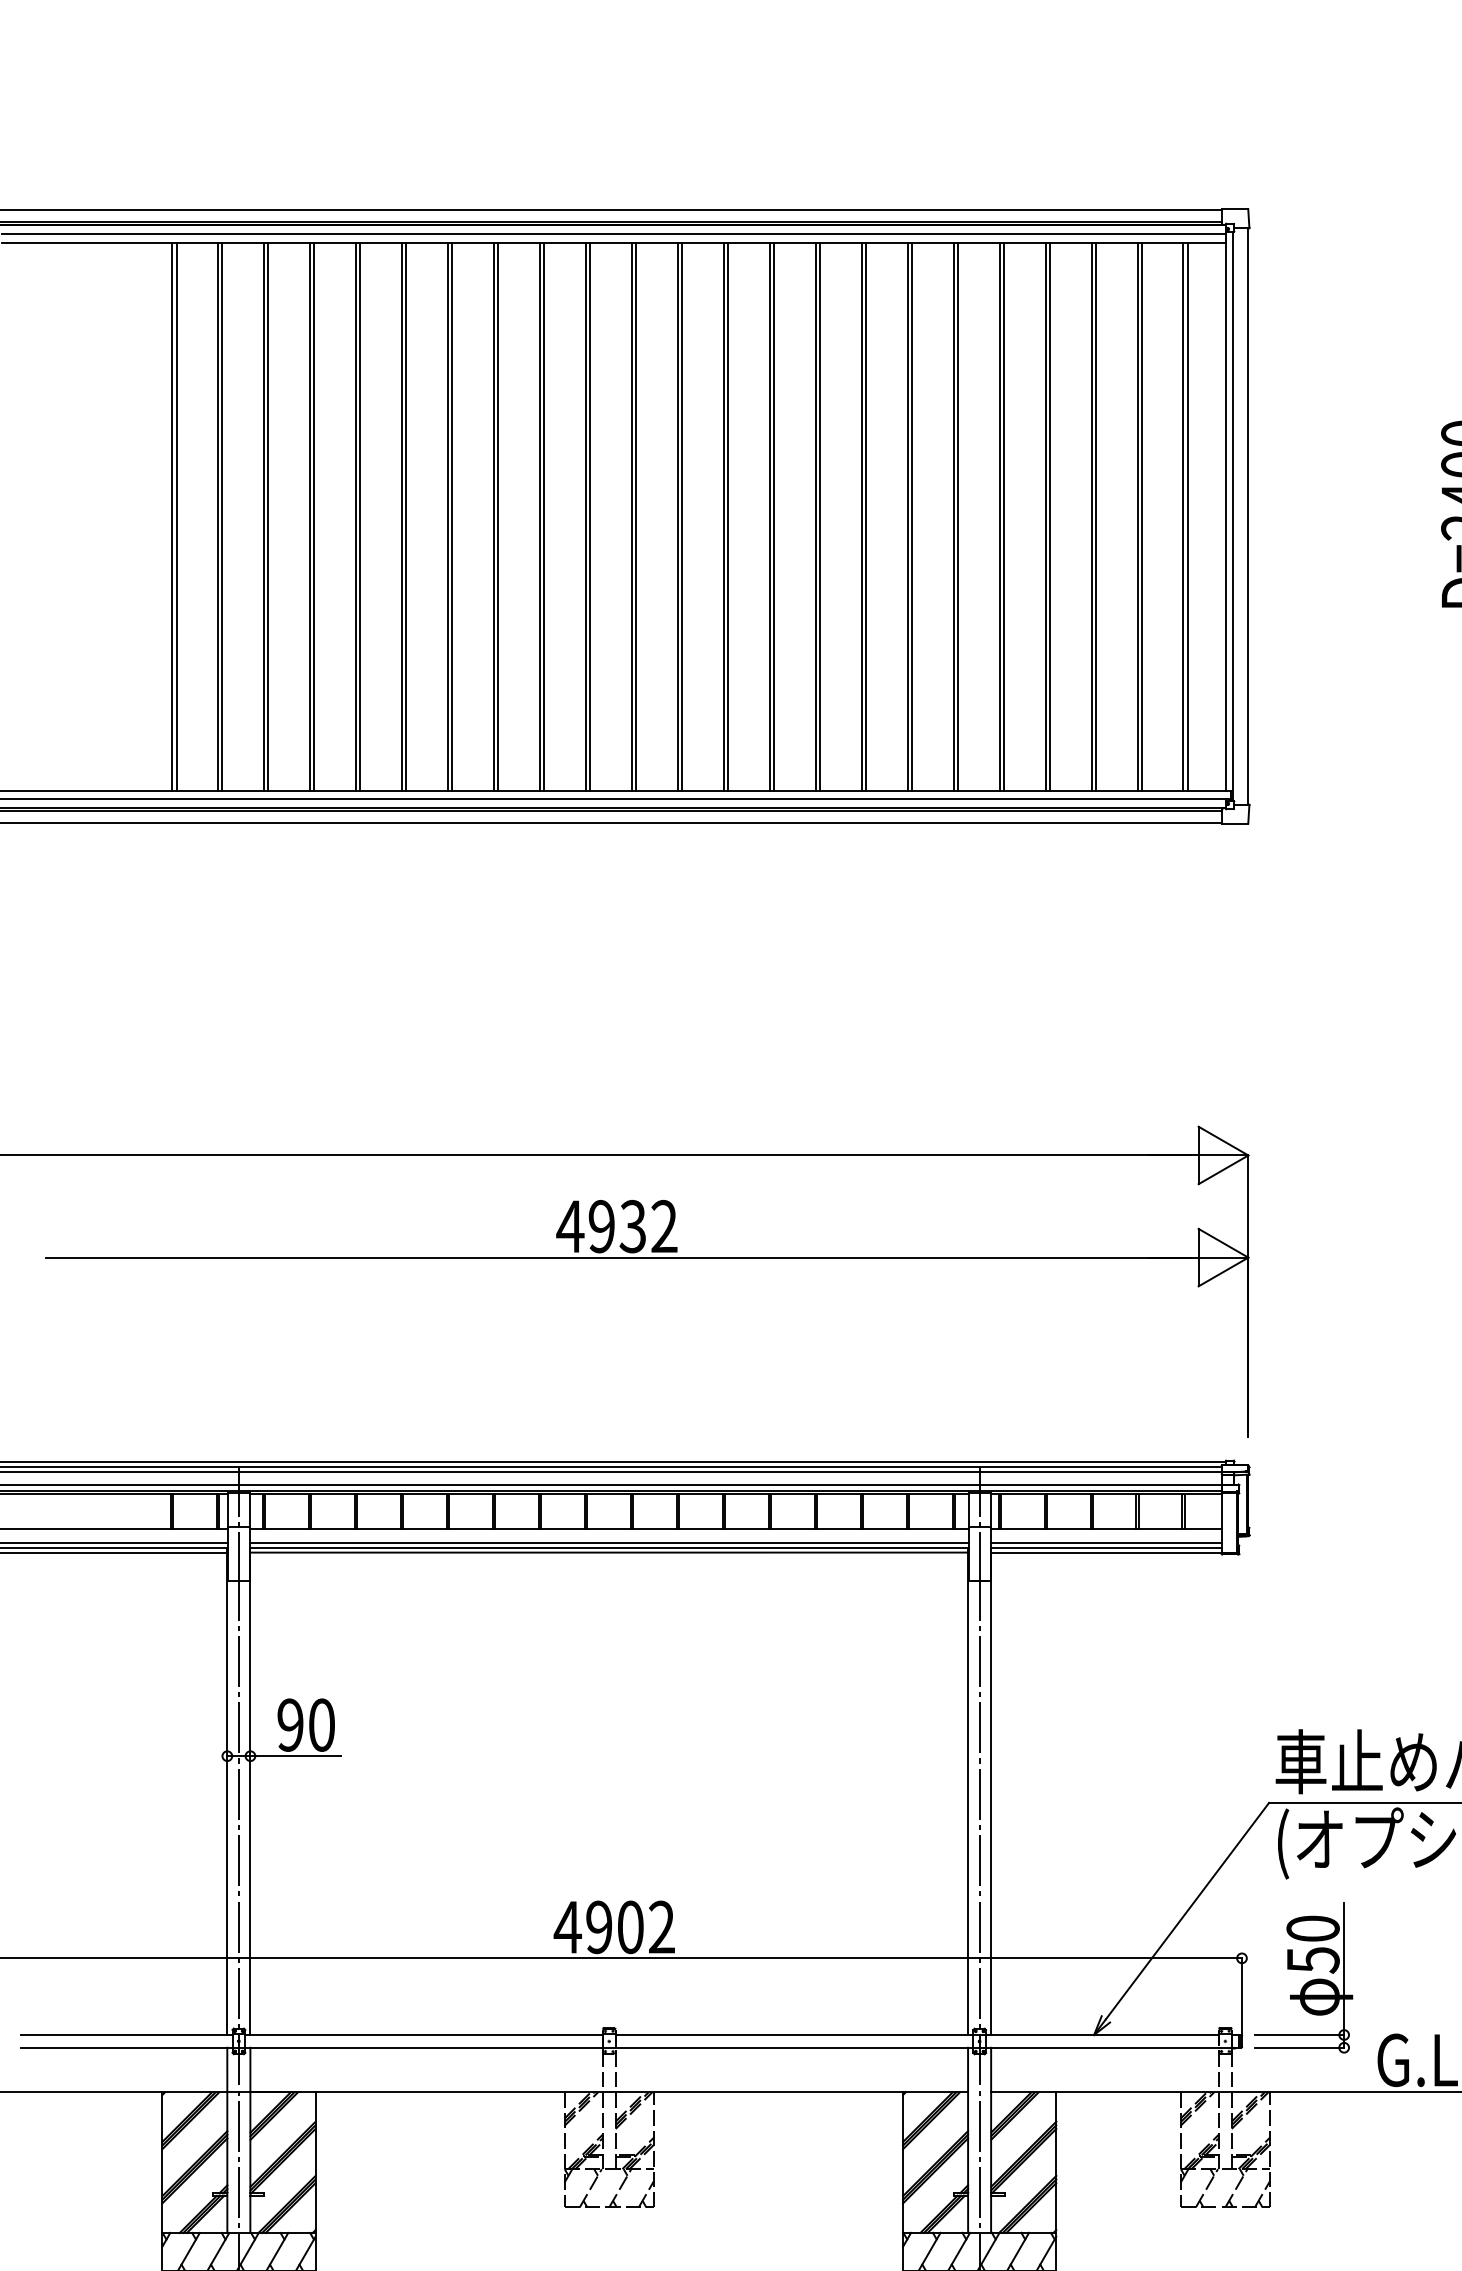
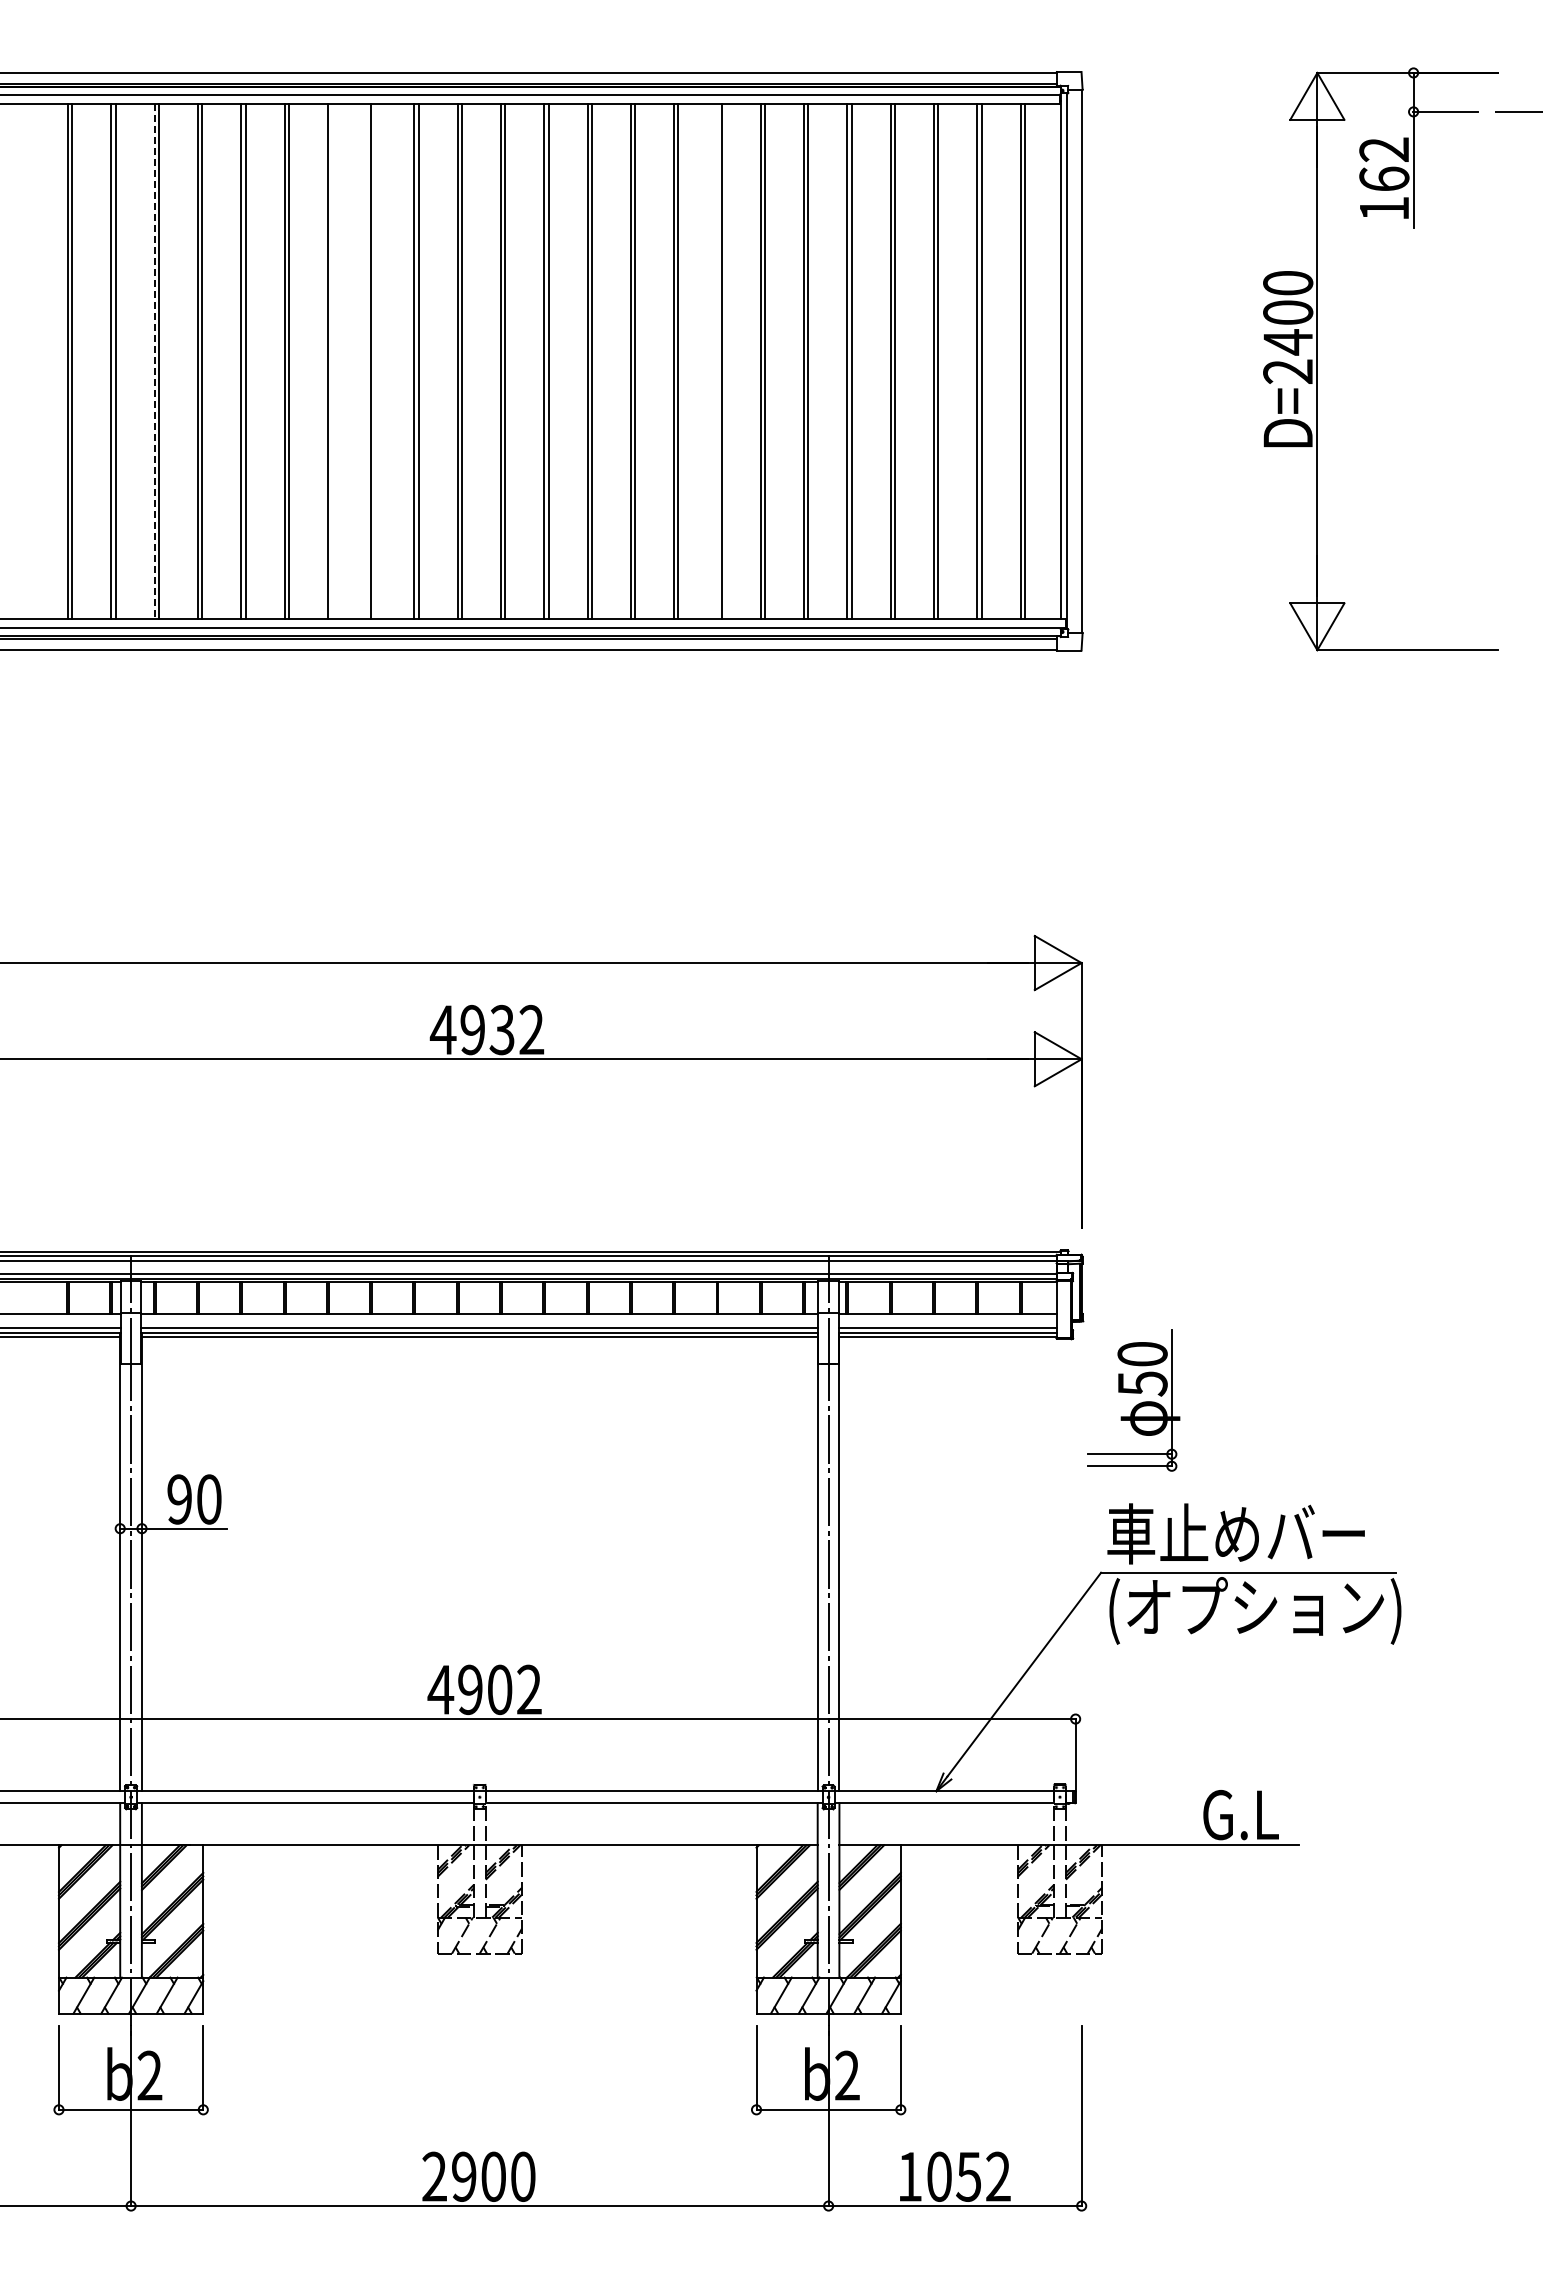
line: (263, 516) -> (154, 361), solid -> dashed
line: (452, 516) -> (332, 361), removed
line: (498, 516) -> (375, 361), removed
line: (861, 516) -> (717, 361), removed
part: (1303, 1977) -> (1133, 1400), moved

